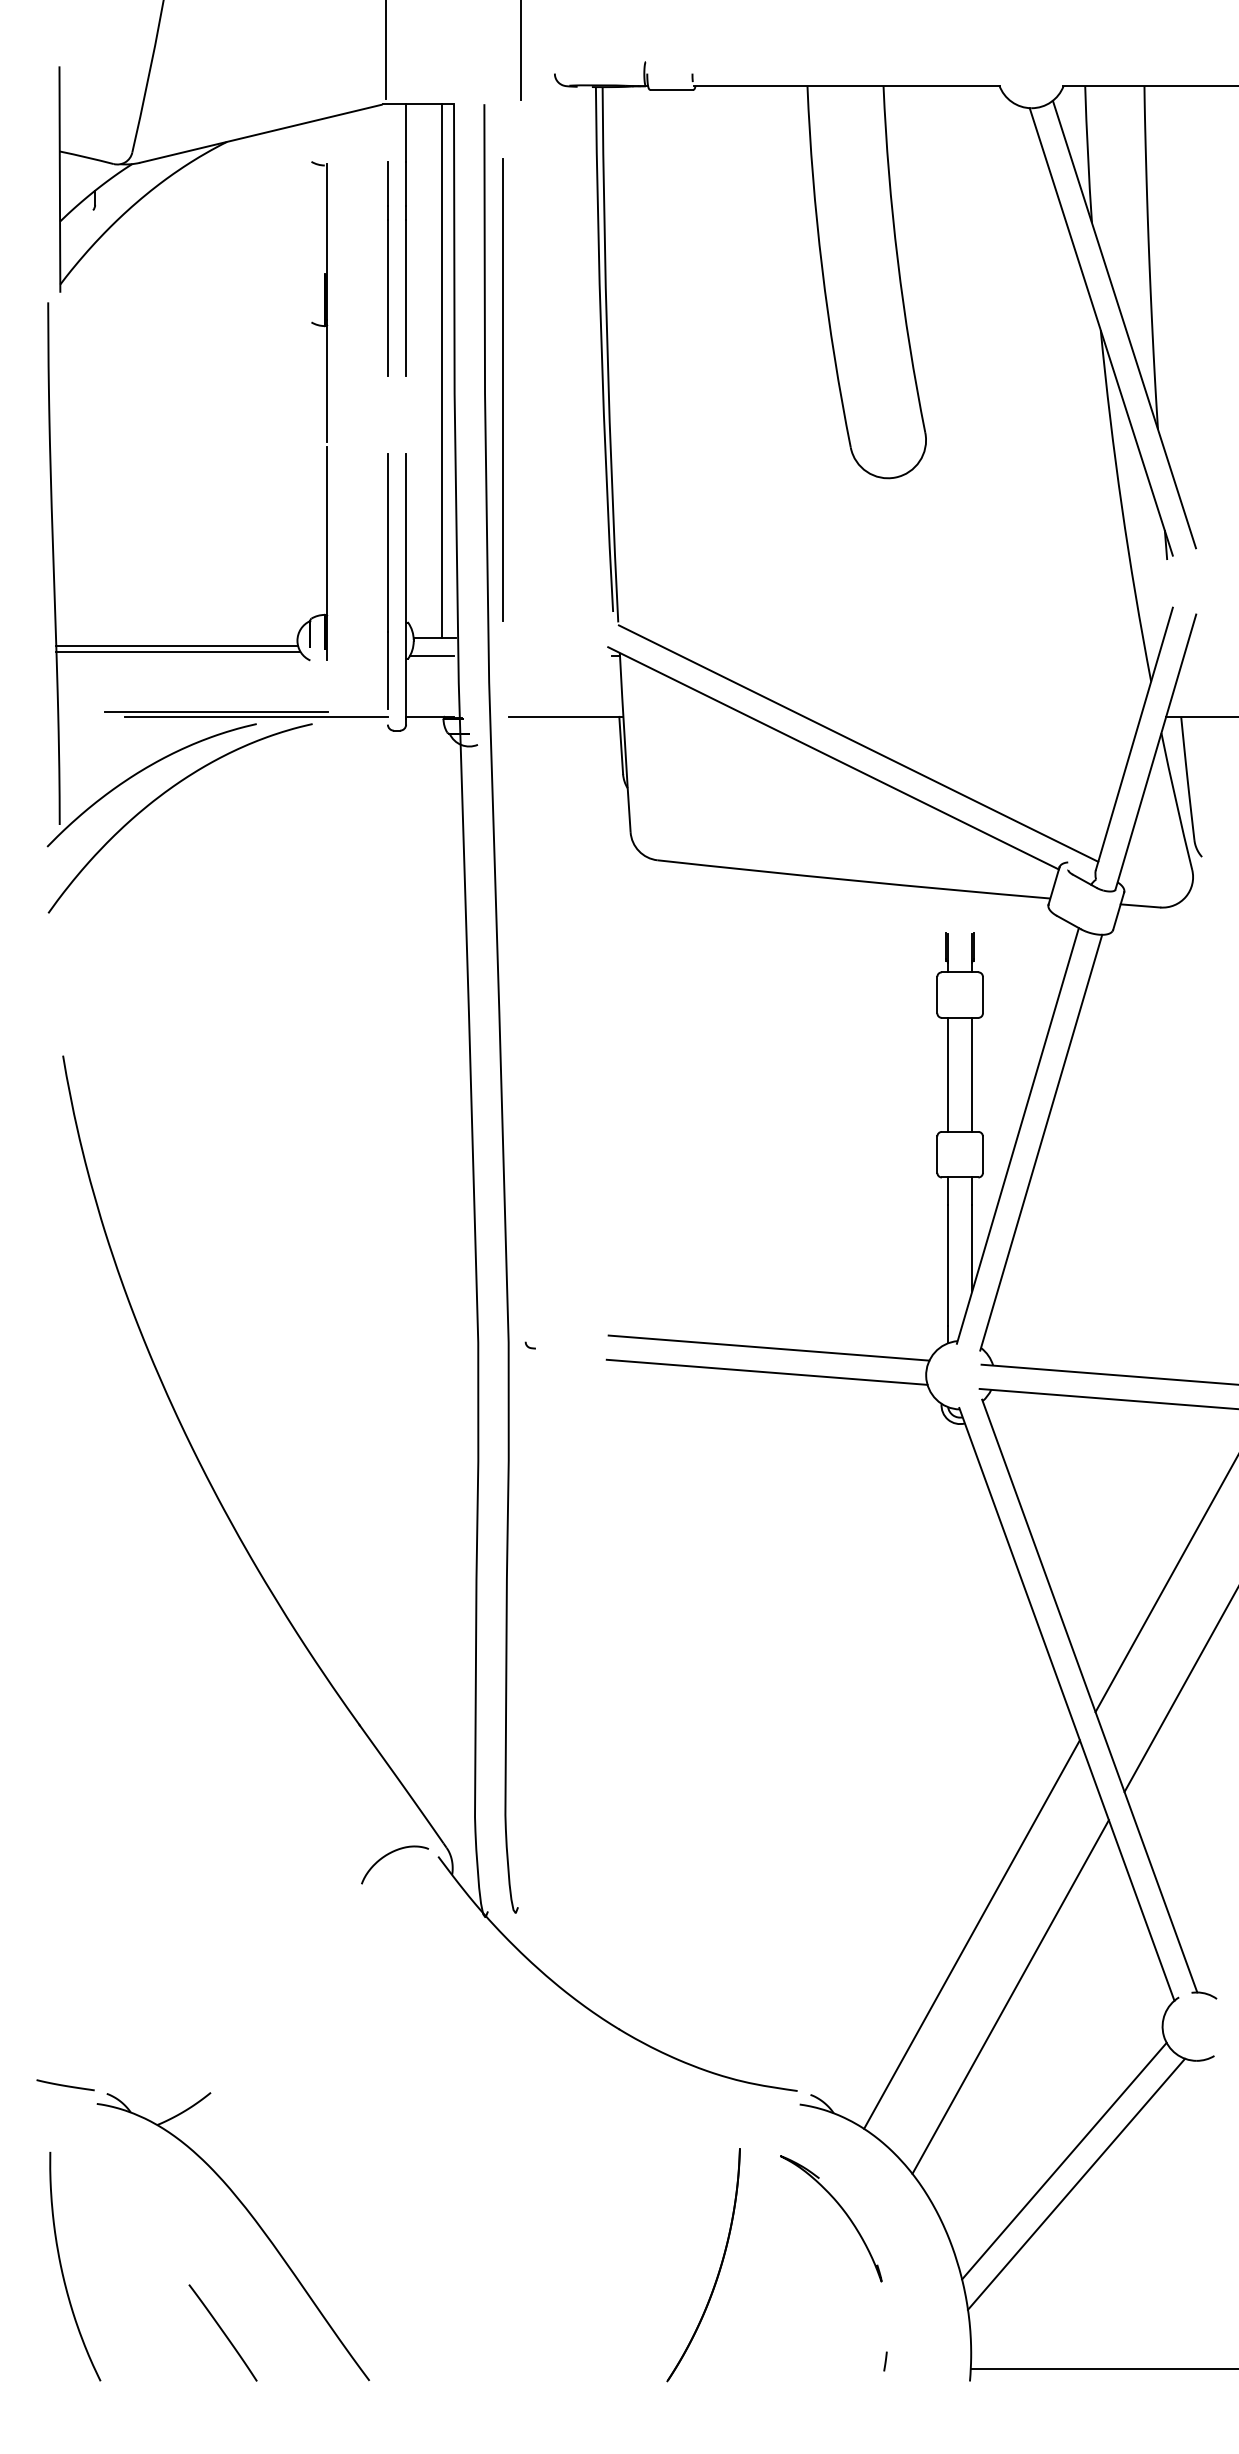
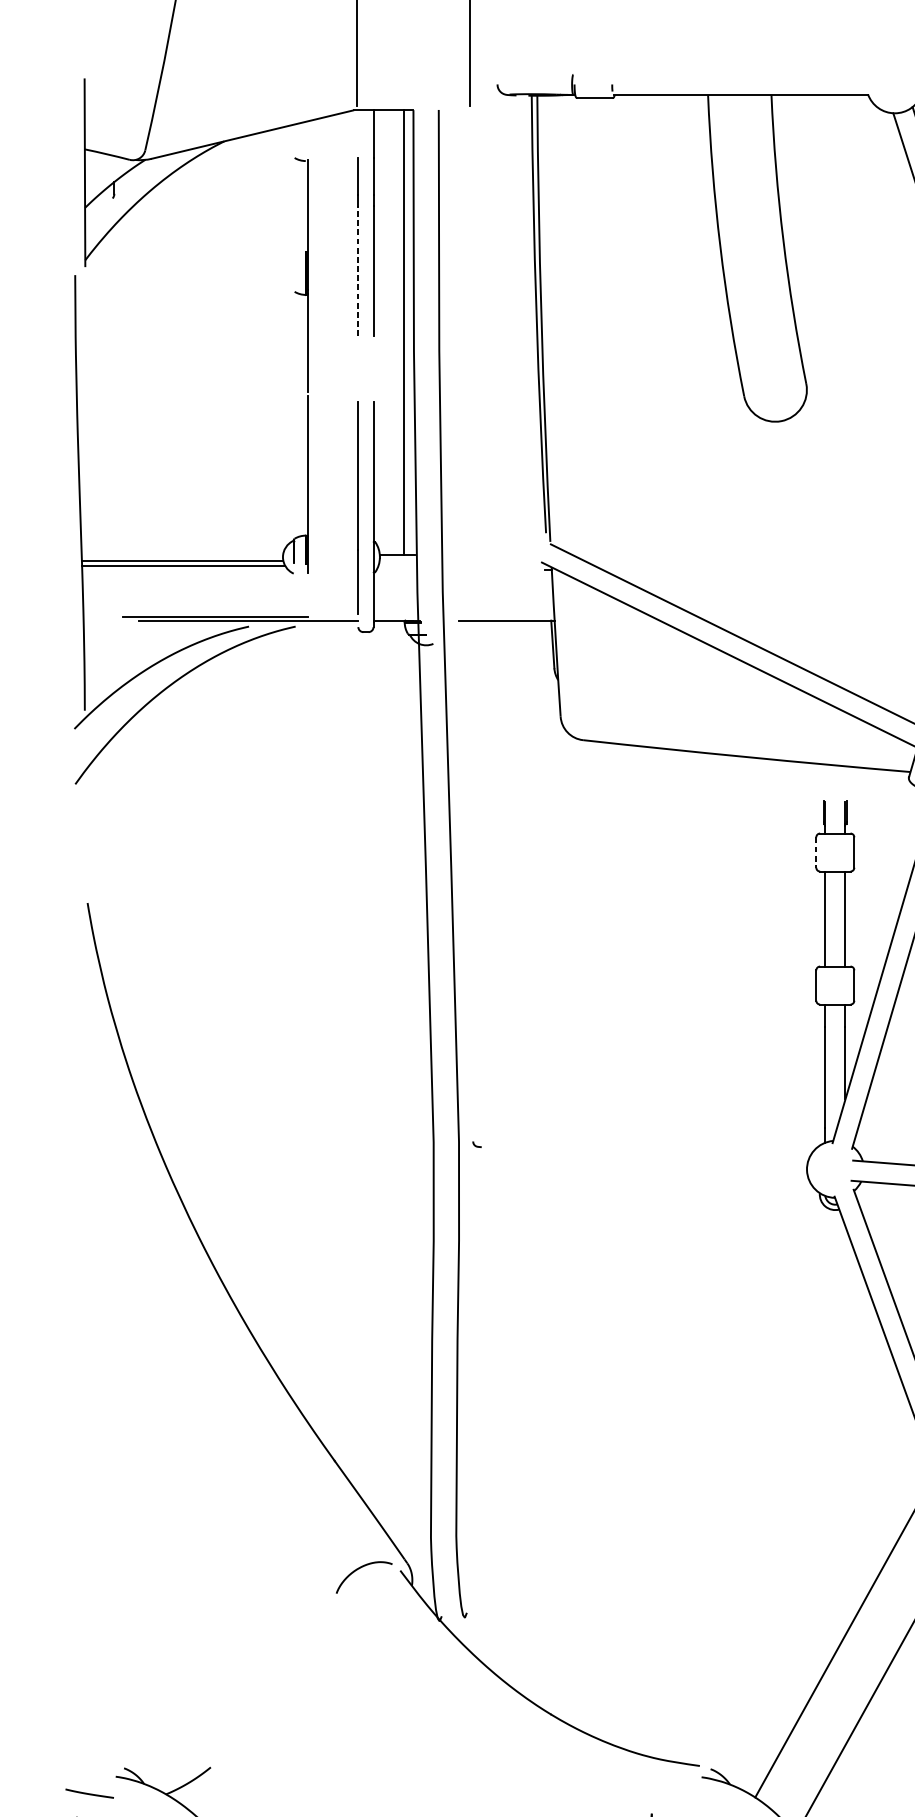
line: (387, 297) -> (358, 271), solid -> dashed
line: (503, 389) -> (454, 347), removed
line: (431, 656) -> (394, 570), removed
line: (937, 995) -> (816, 852), solid -> dashed
line: (768, 1347) -> (675, 1146), removed
line: (766, 1371) -> (673, 1166), removed
line: (65, 2085) -> (89, 1793), moved

